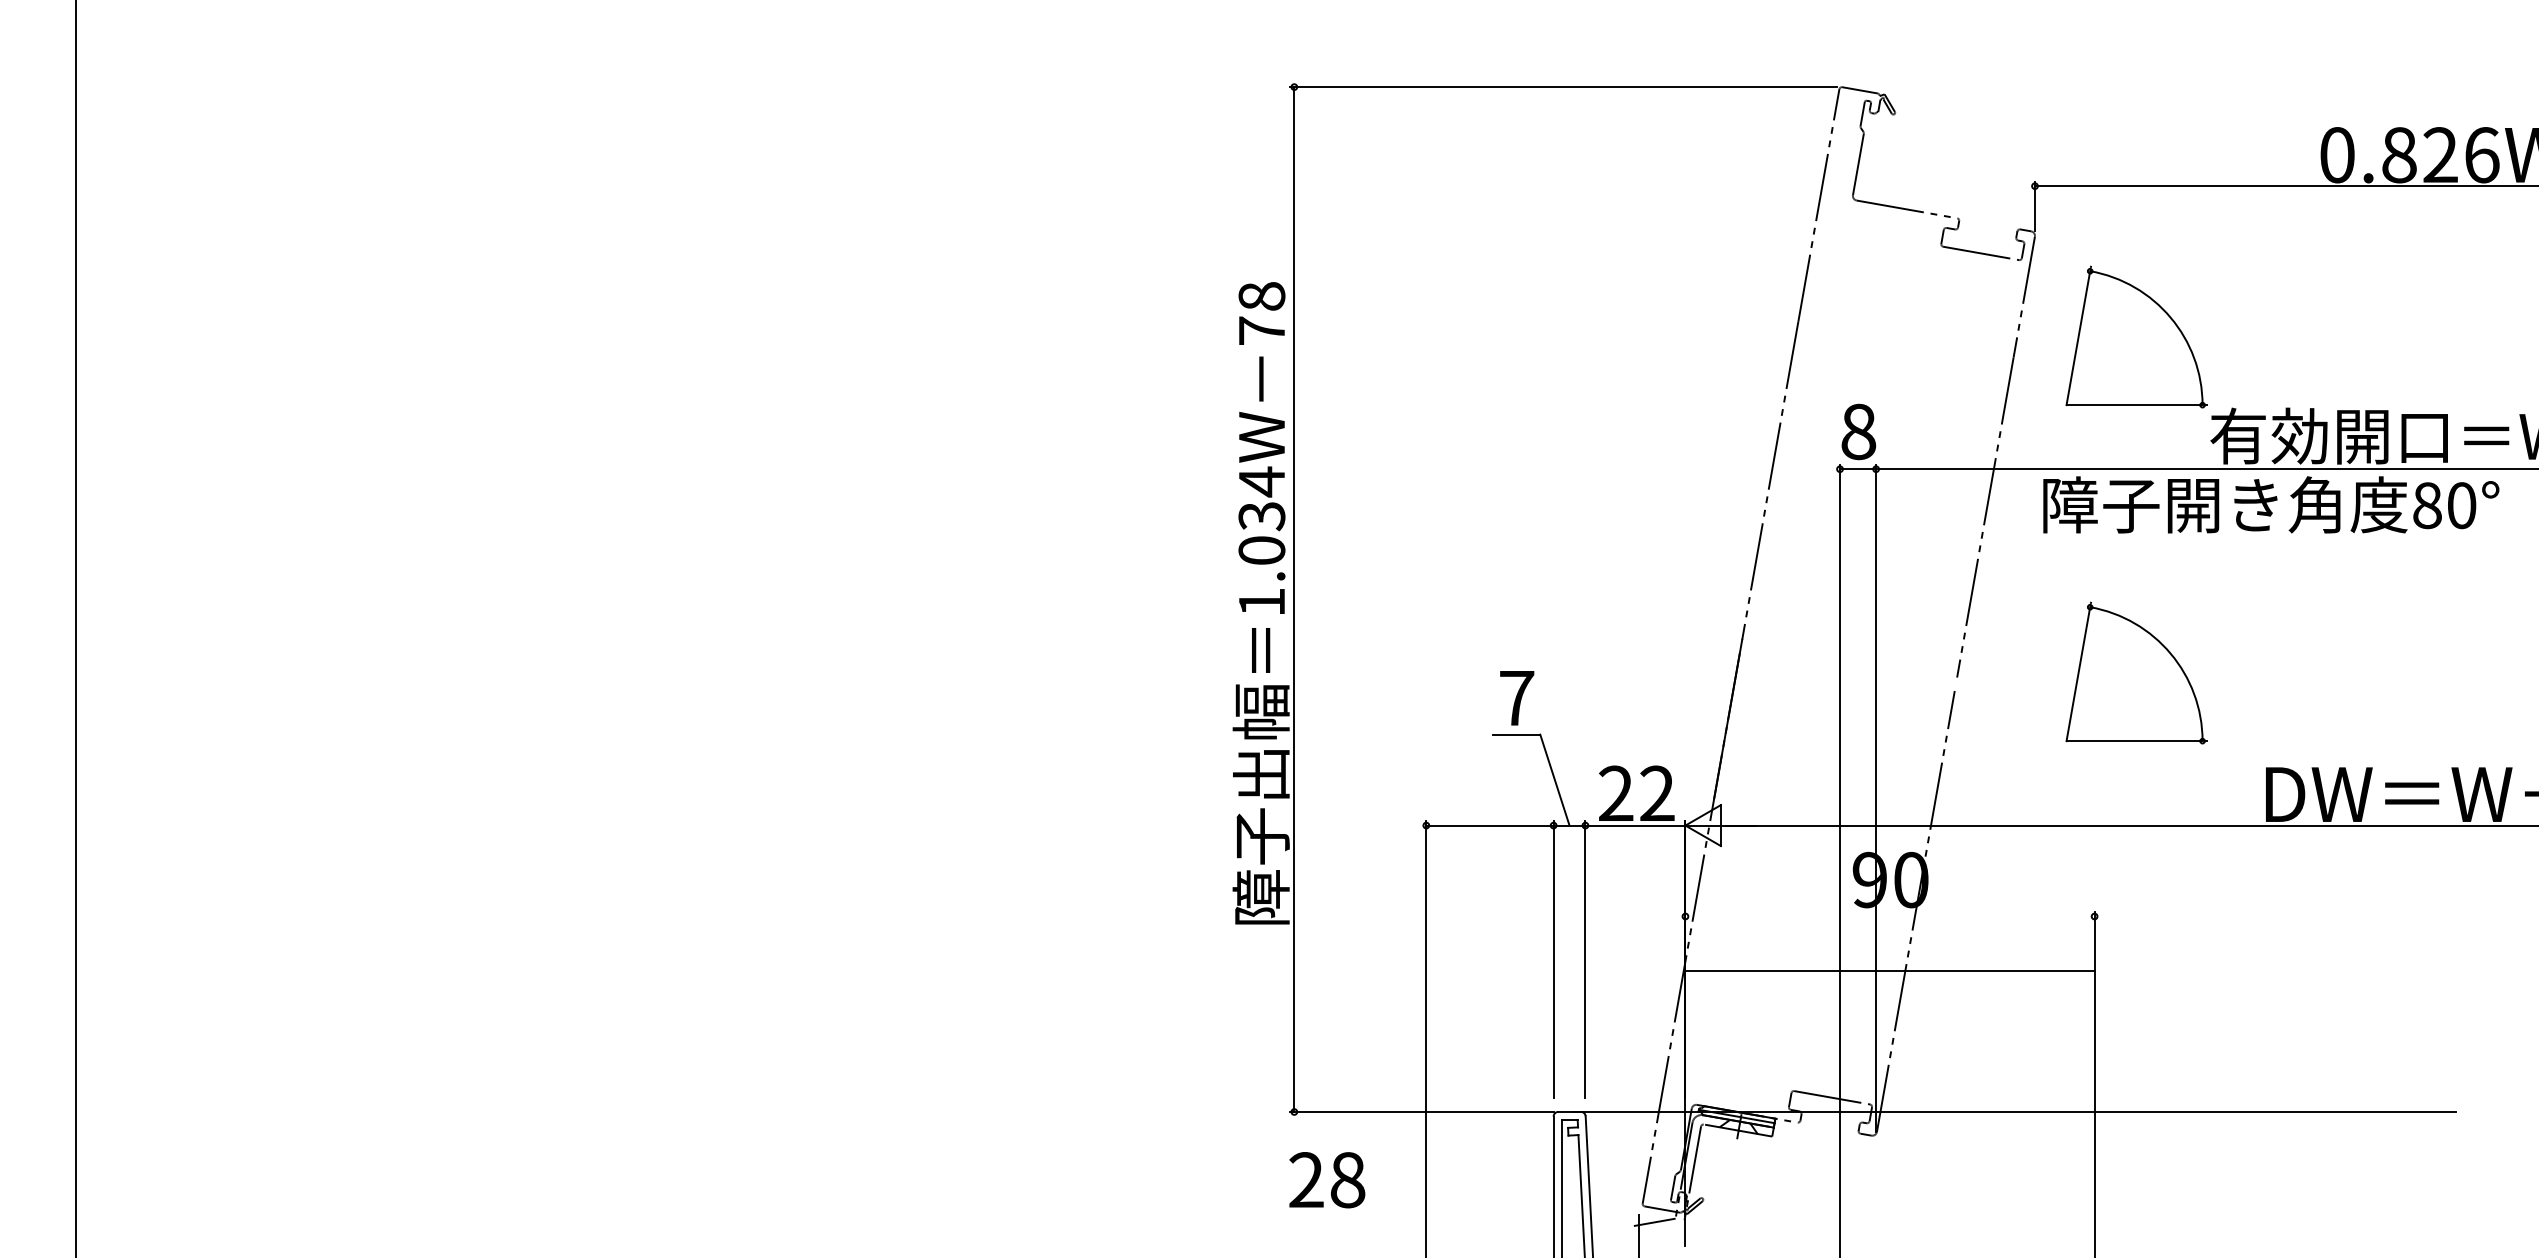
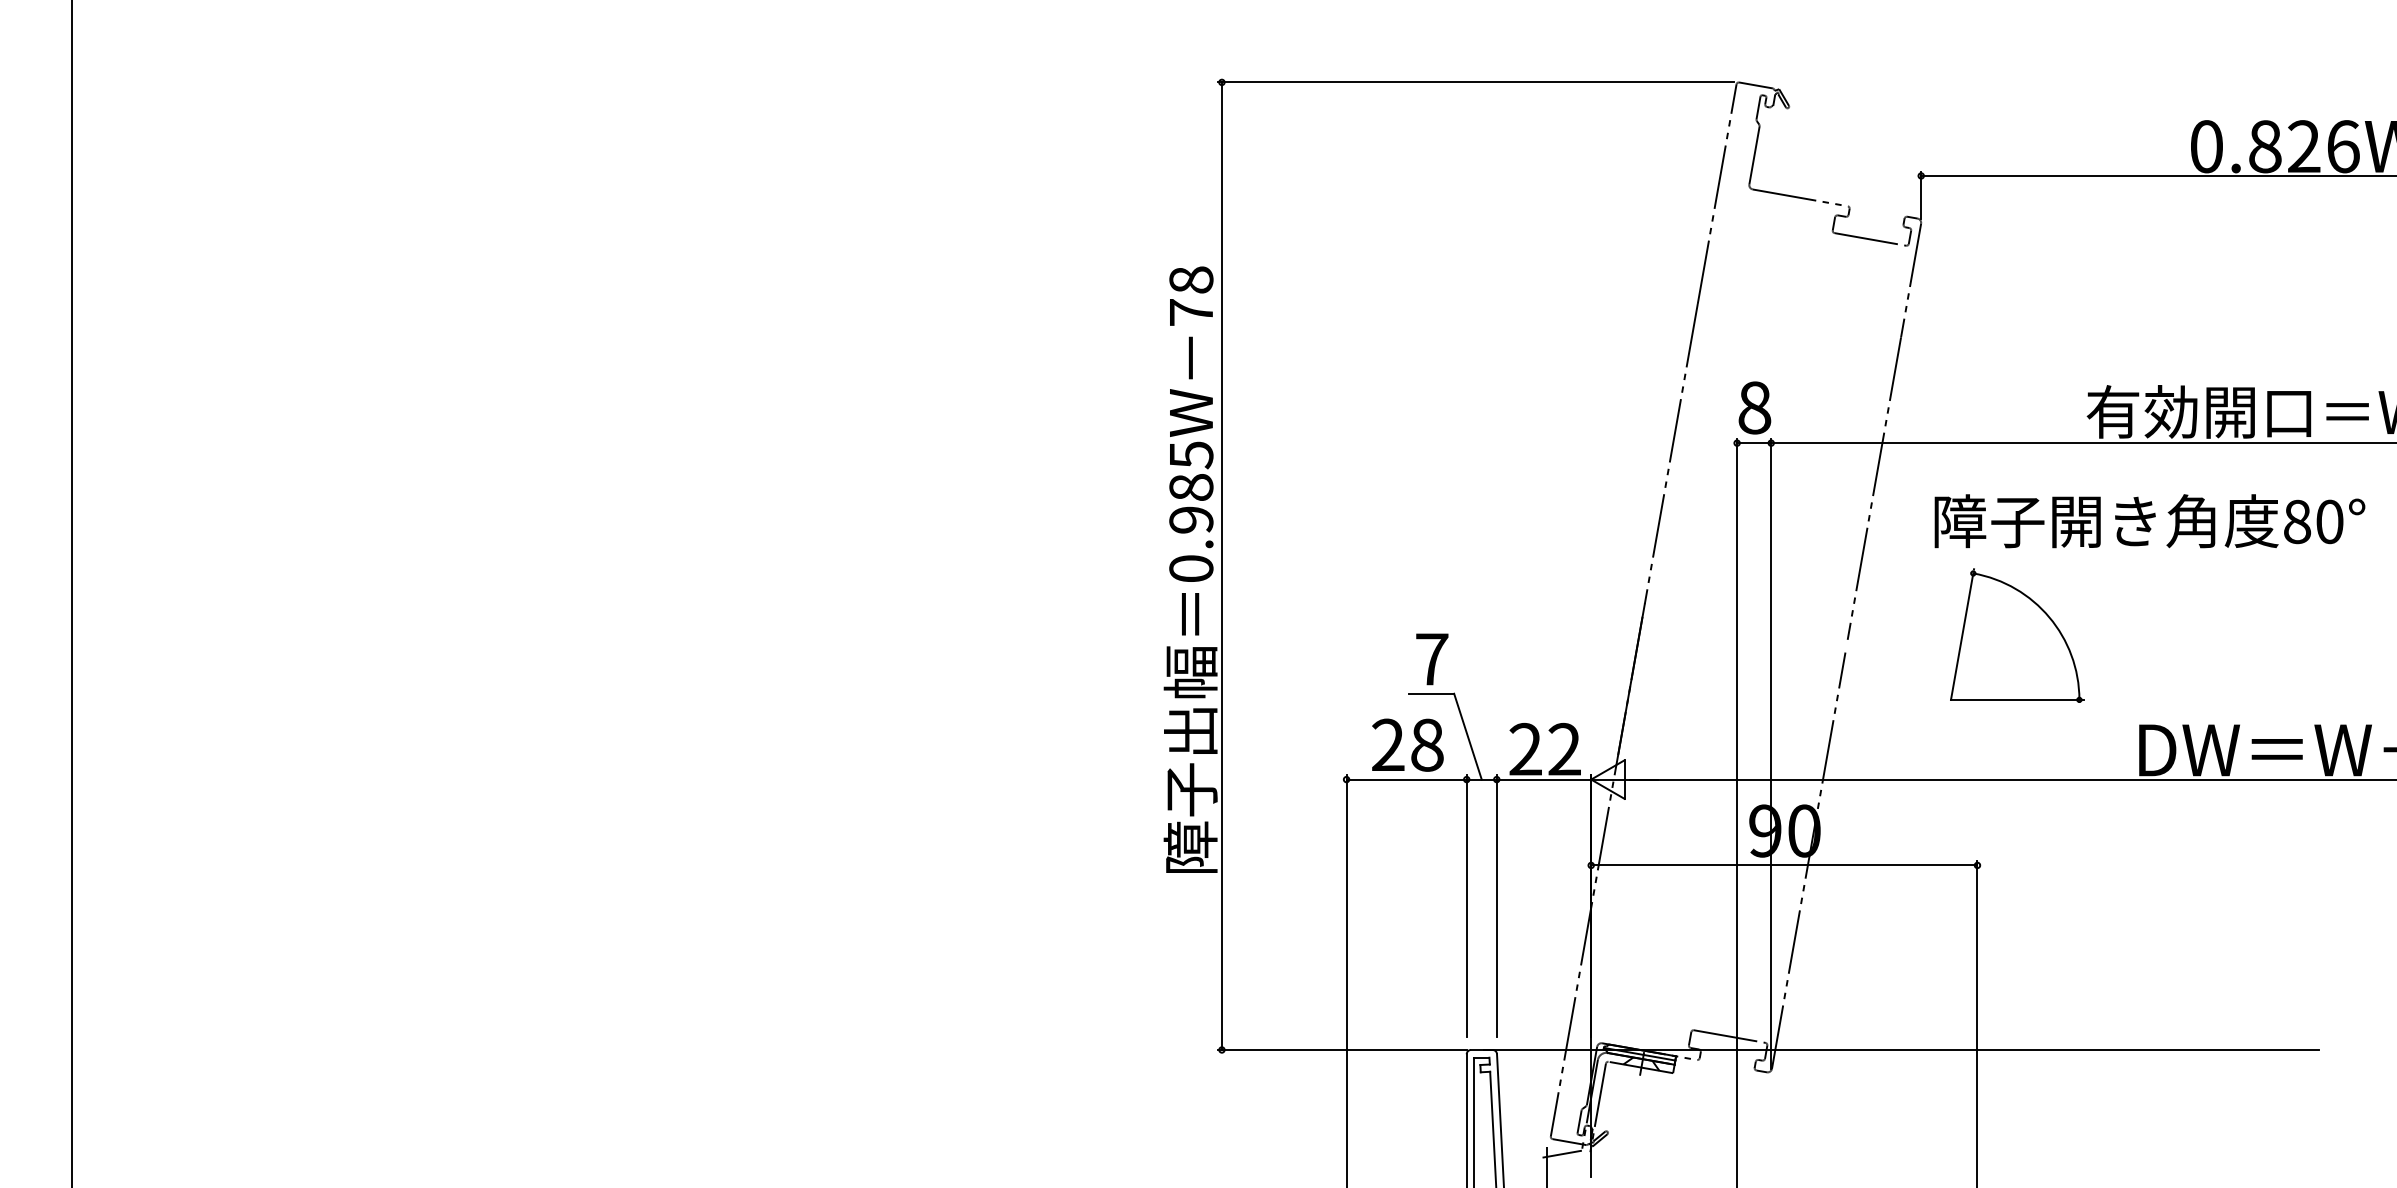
part: (2136, 336) -> (2017, 317), removed
text: (2271, 504) -> (2150, 520), moved
text: (1261, 541) -> (1190, 511), 1.034W -> 0.985W
line: (1889, 970) -> (1783, 865), moved
text: (1327, 1180) -> (1408, 745), moved

